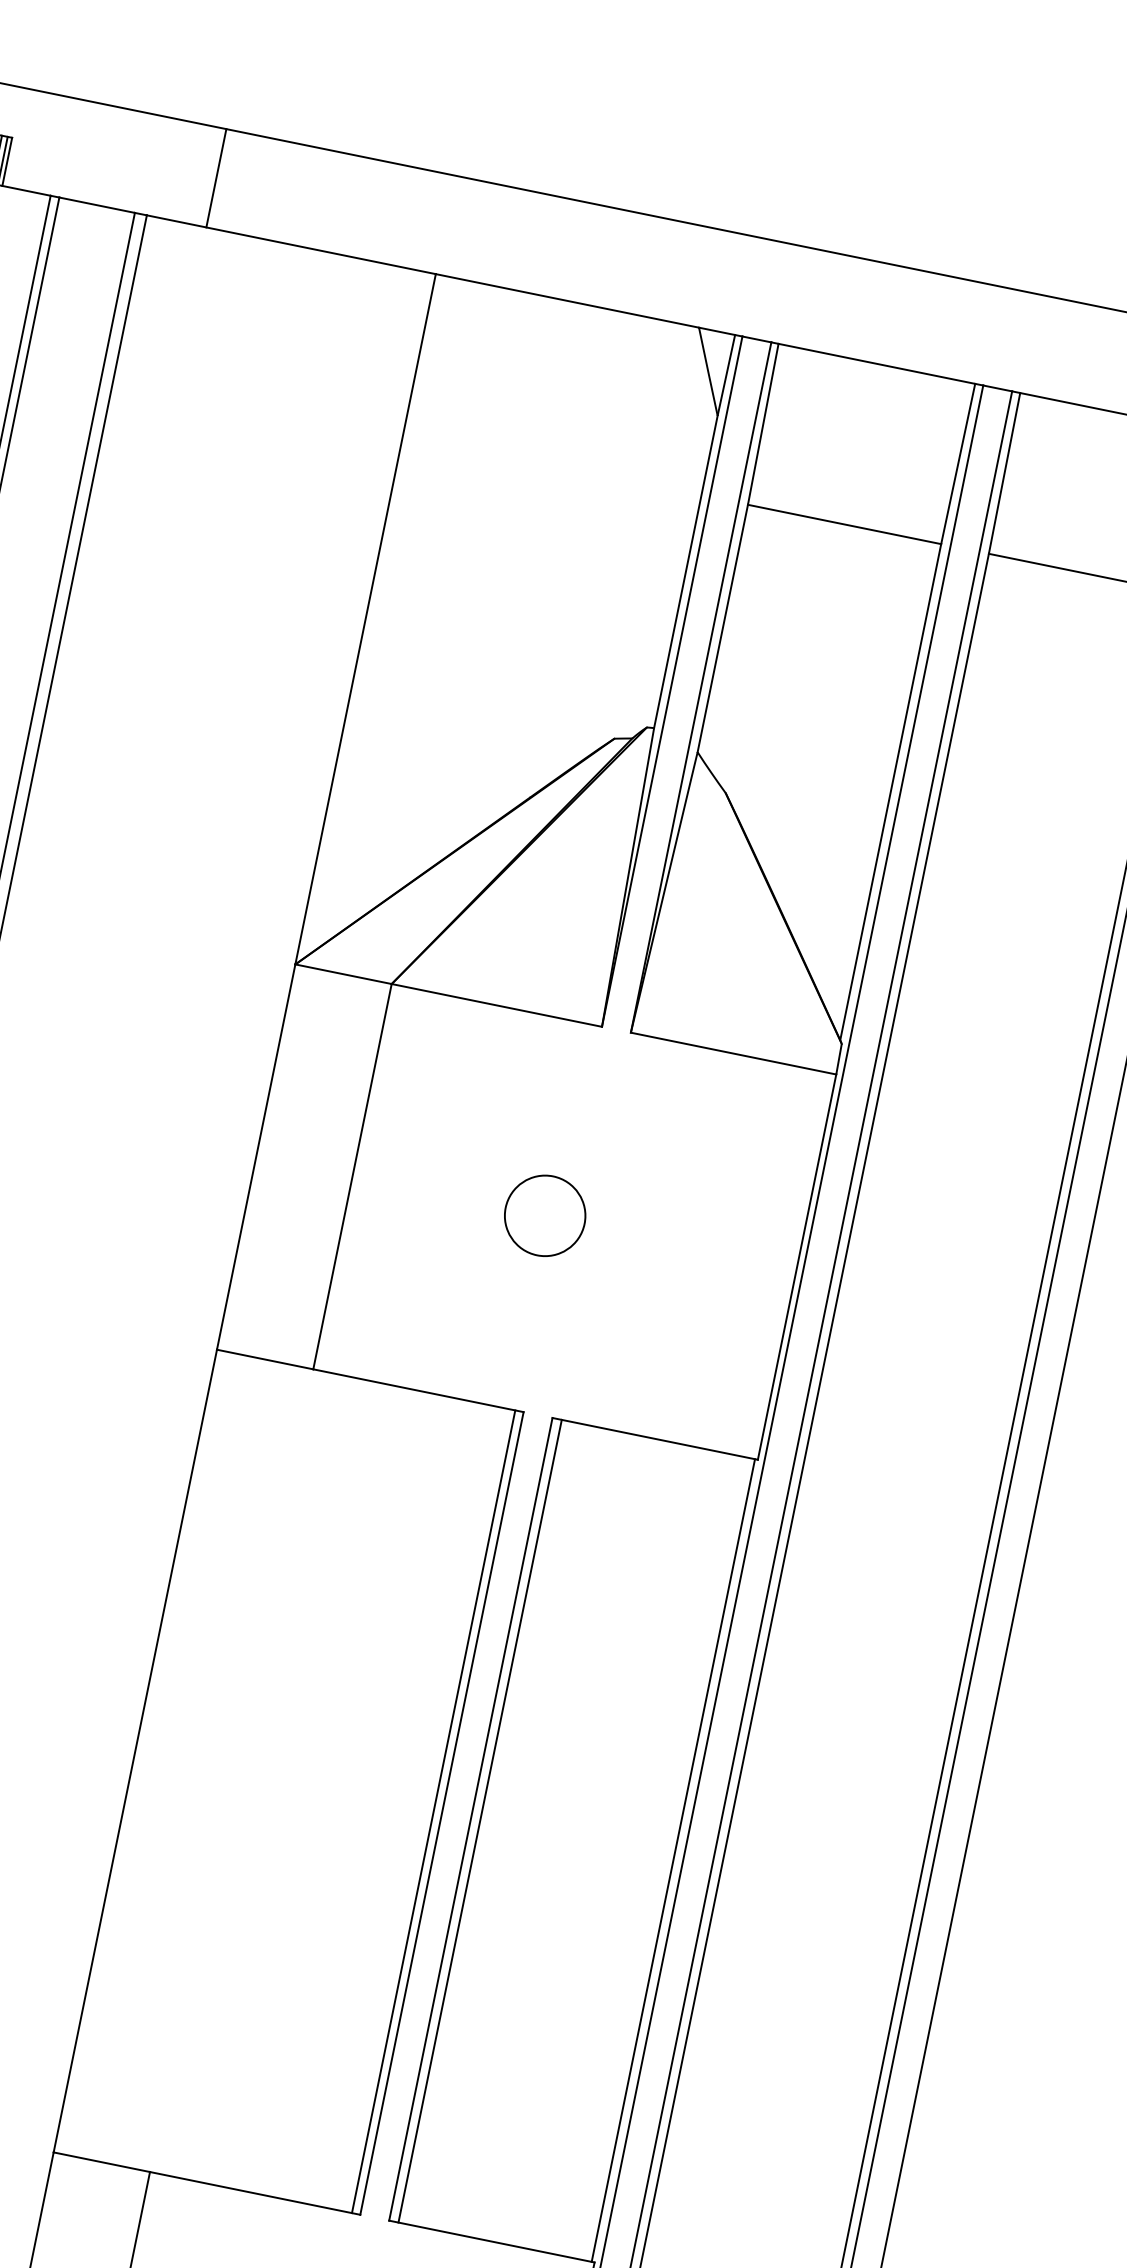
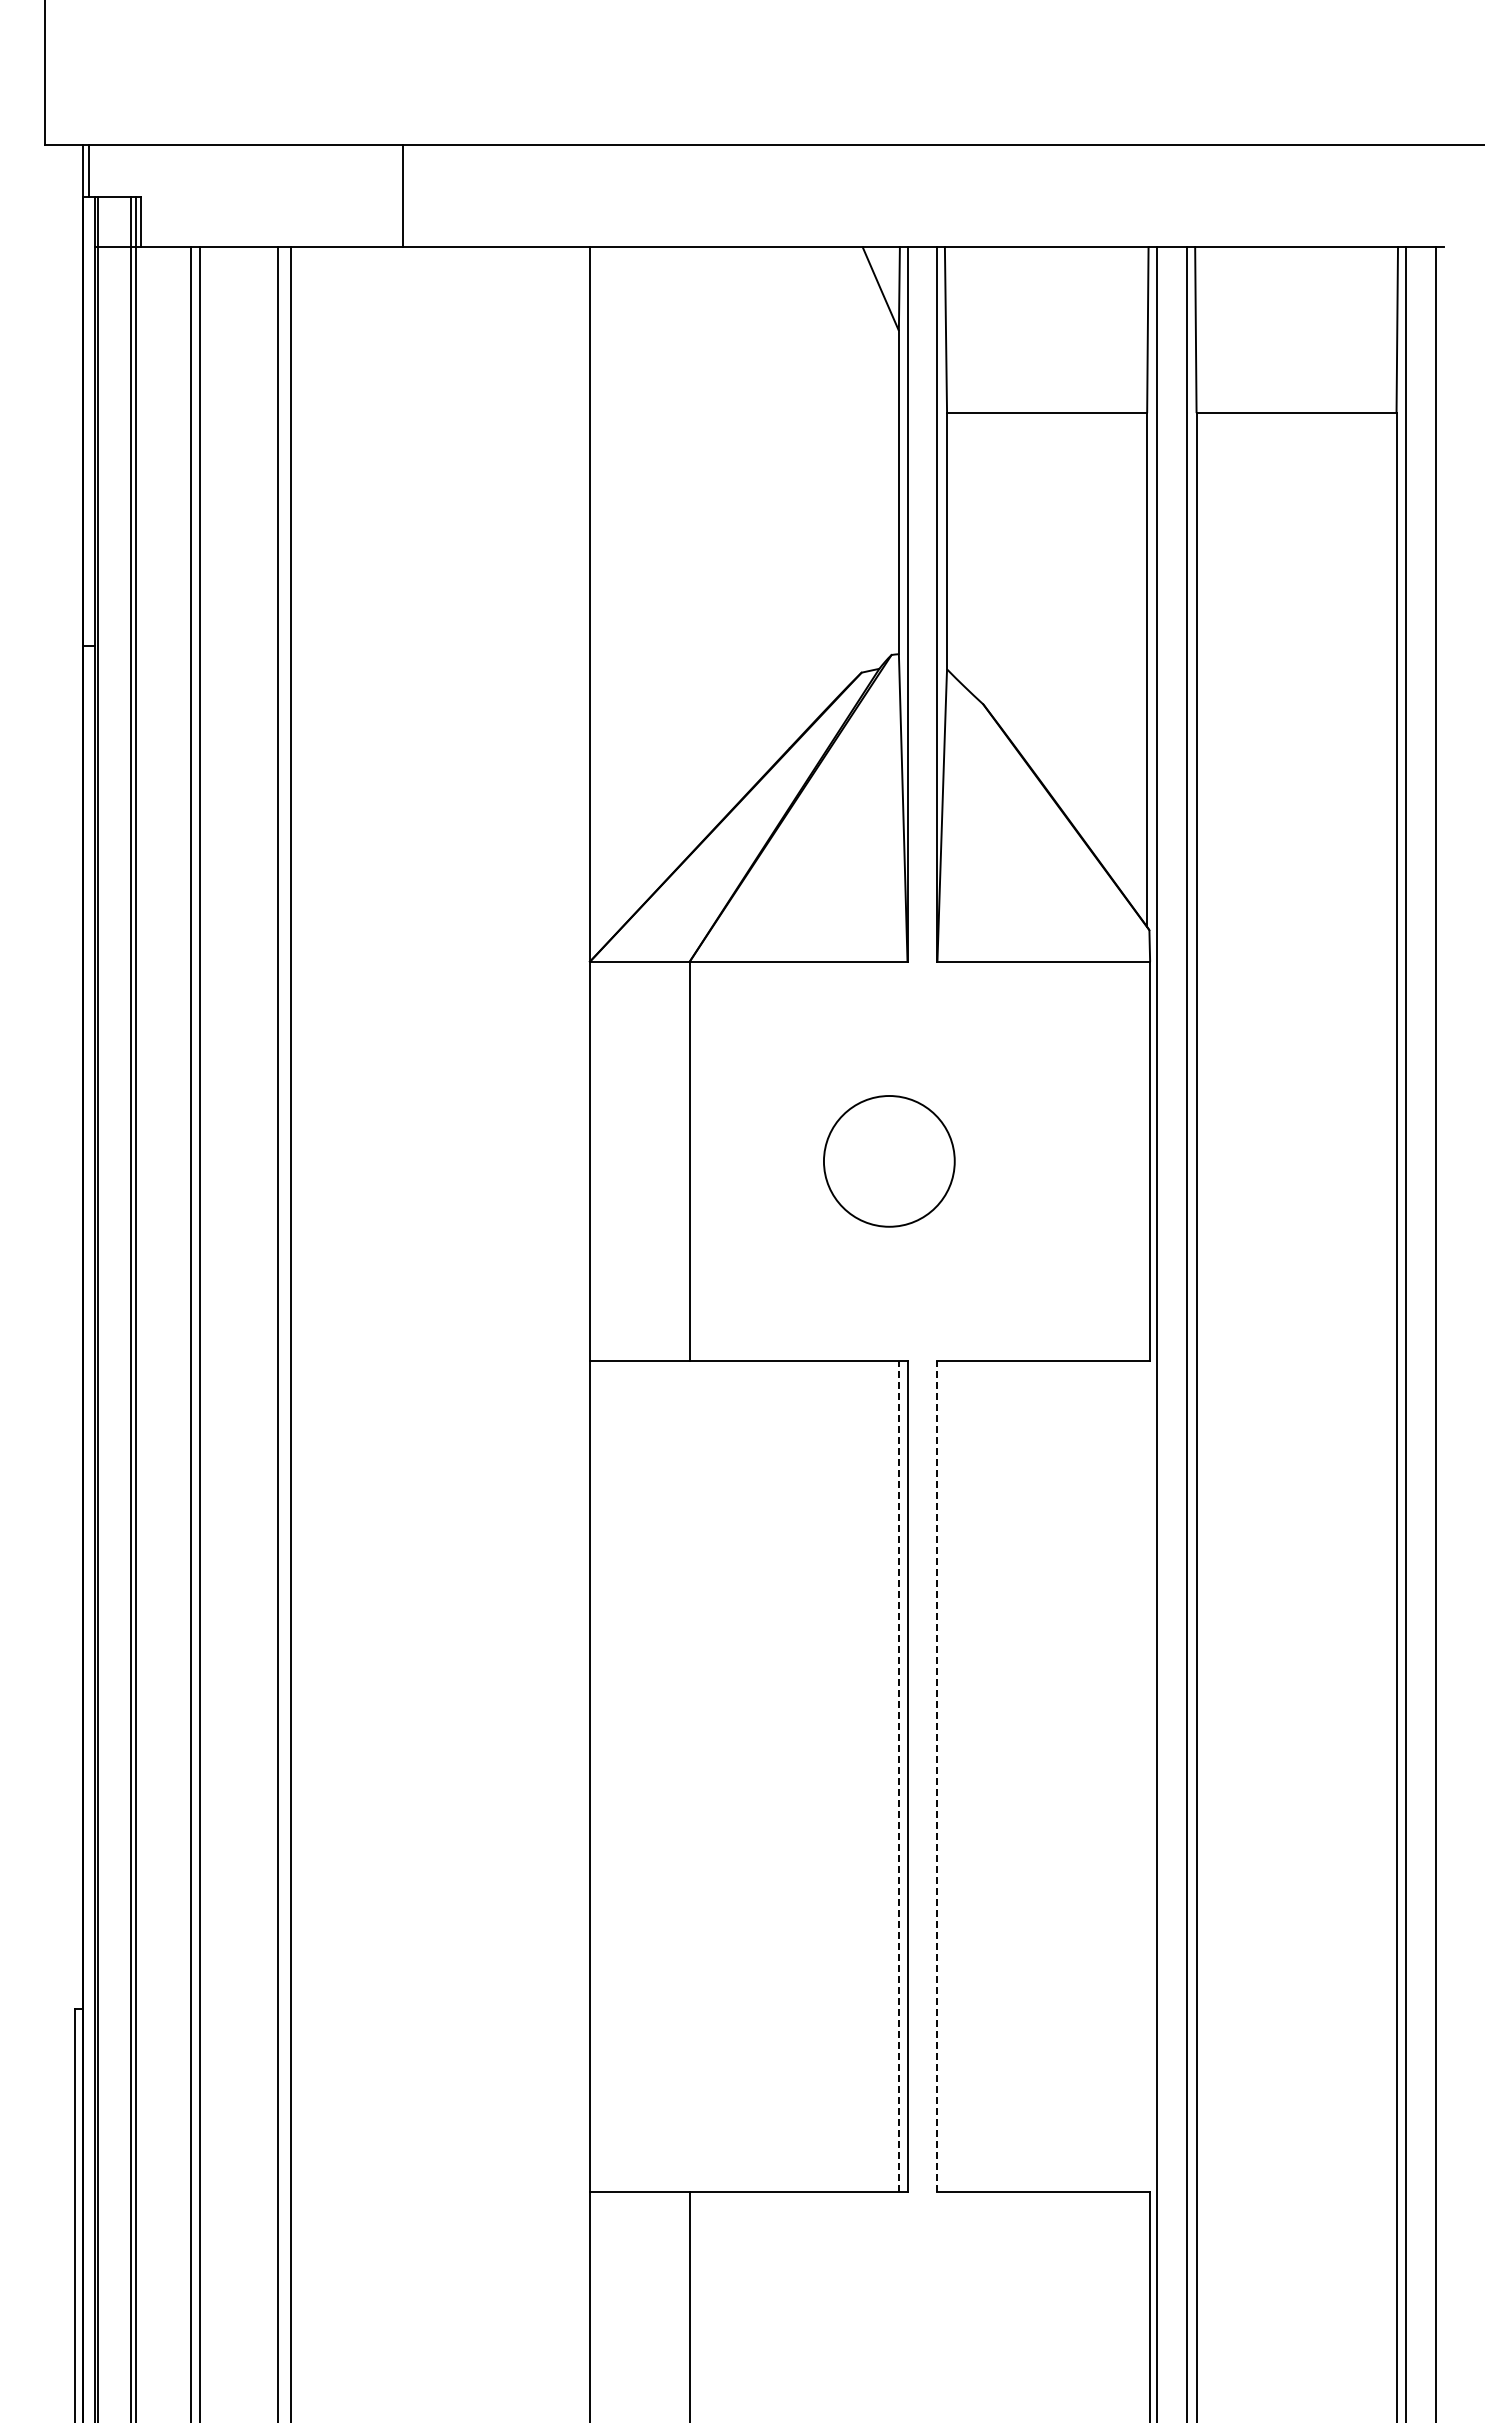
line: (216, 177) -> (403, 195), moved
circle: (544, 1215) -> (888, 1160), size x1.6
line: (433, 1811) -> (898, 1776), solid -> dashed
line: (470, 1819) -> (937, 1776), solid -> dashed
line: (480, 1821) -> (947, 1776), removed
line: (673, 1860) -> (1147, 1776), removed

